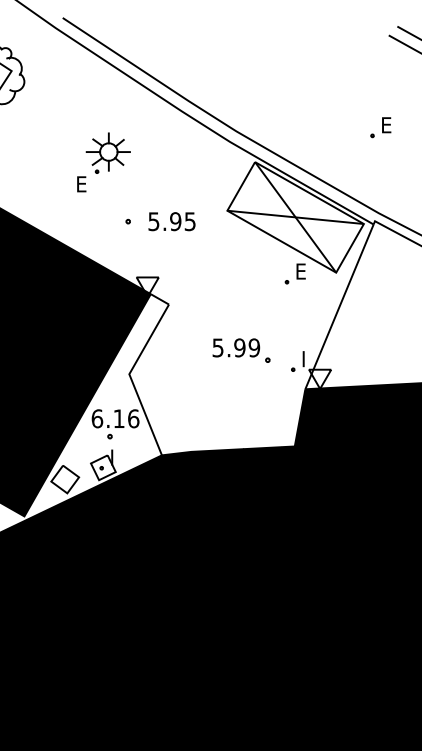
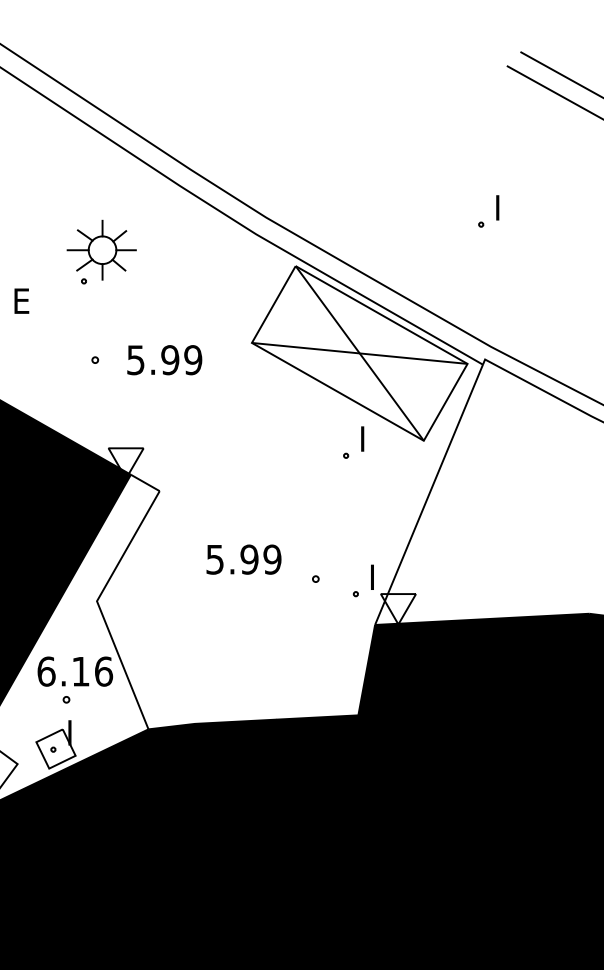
text: (387, 125) -> (504, 208), E -> I
part: (107, 152) -> (100, 250), moved
text: (189, 221) -> (192, 359), 5.95 -> 5.99
text: (301, 271) -> (368, 438), E -> I
text: (236, 347) -> (244, 558), moved

